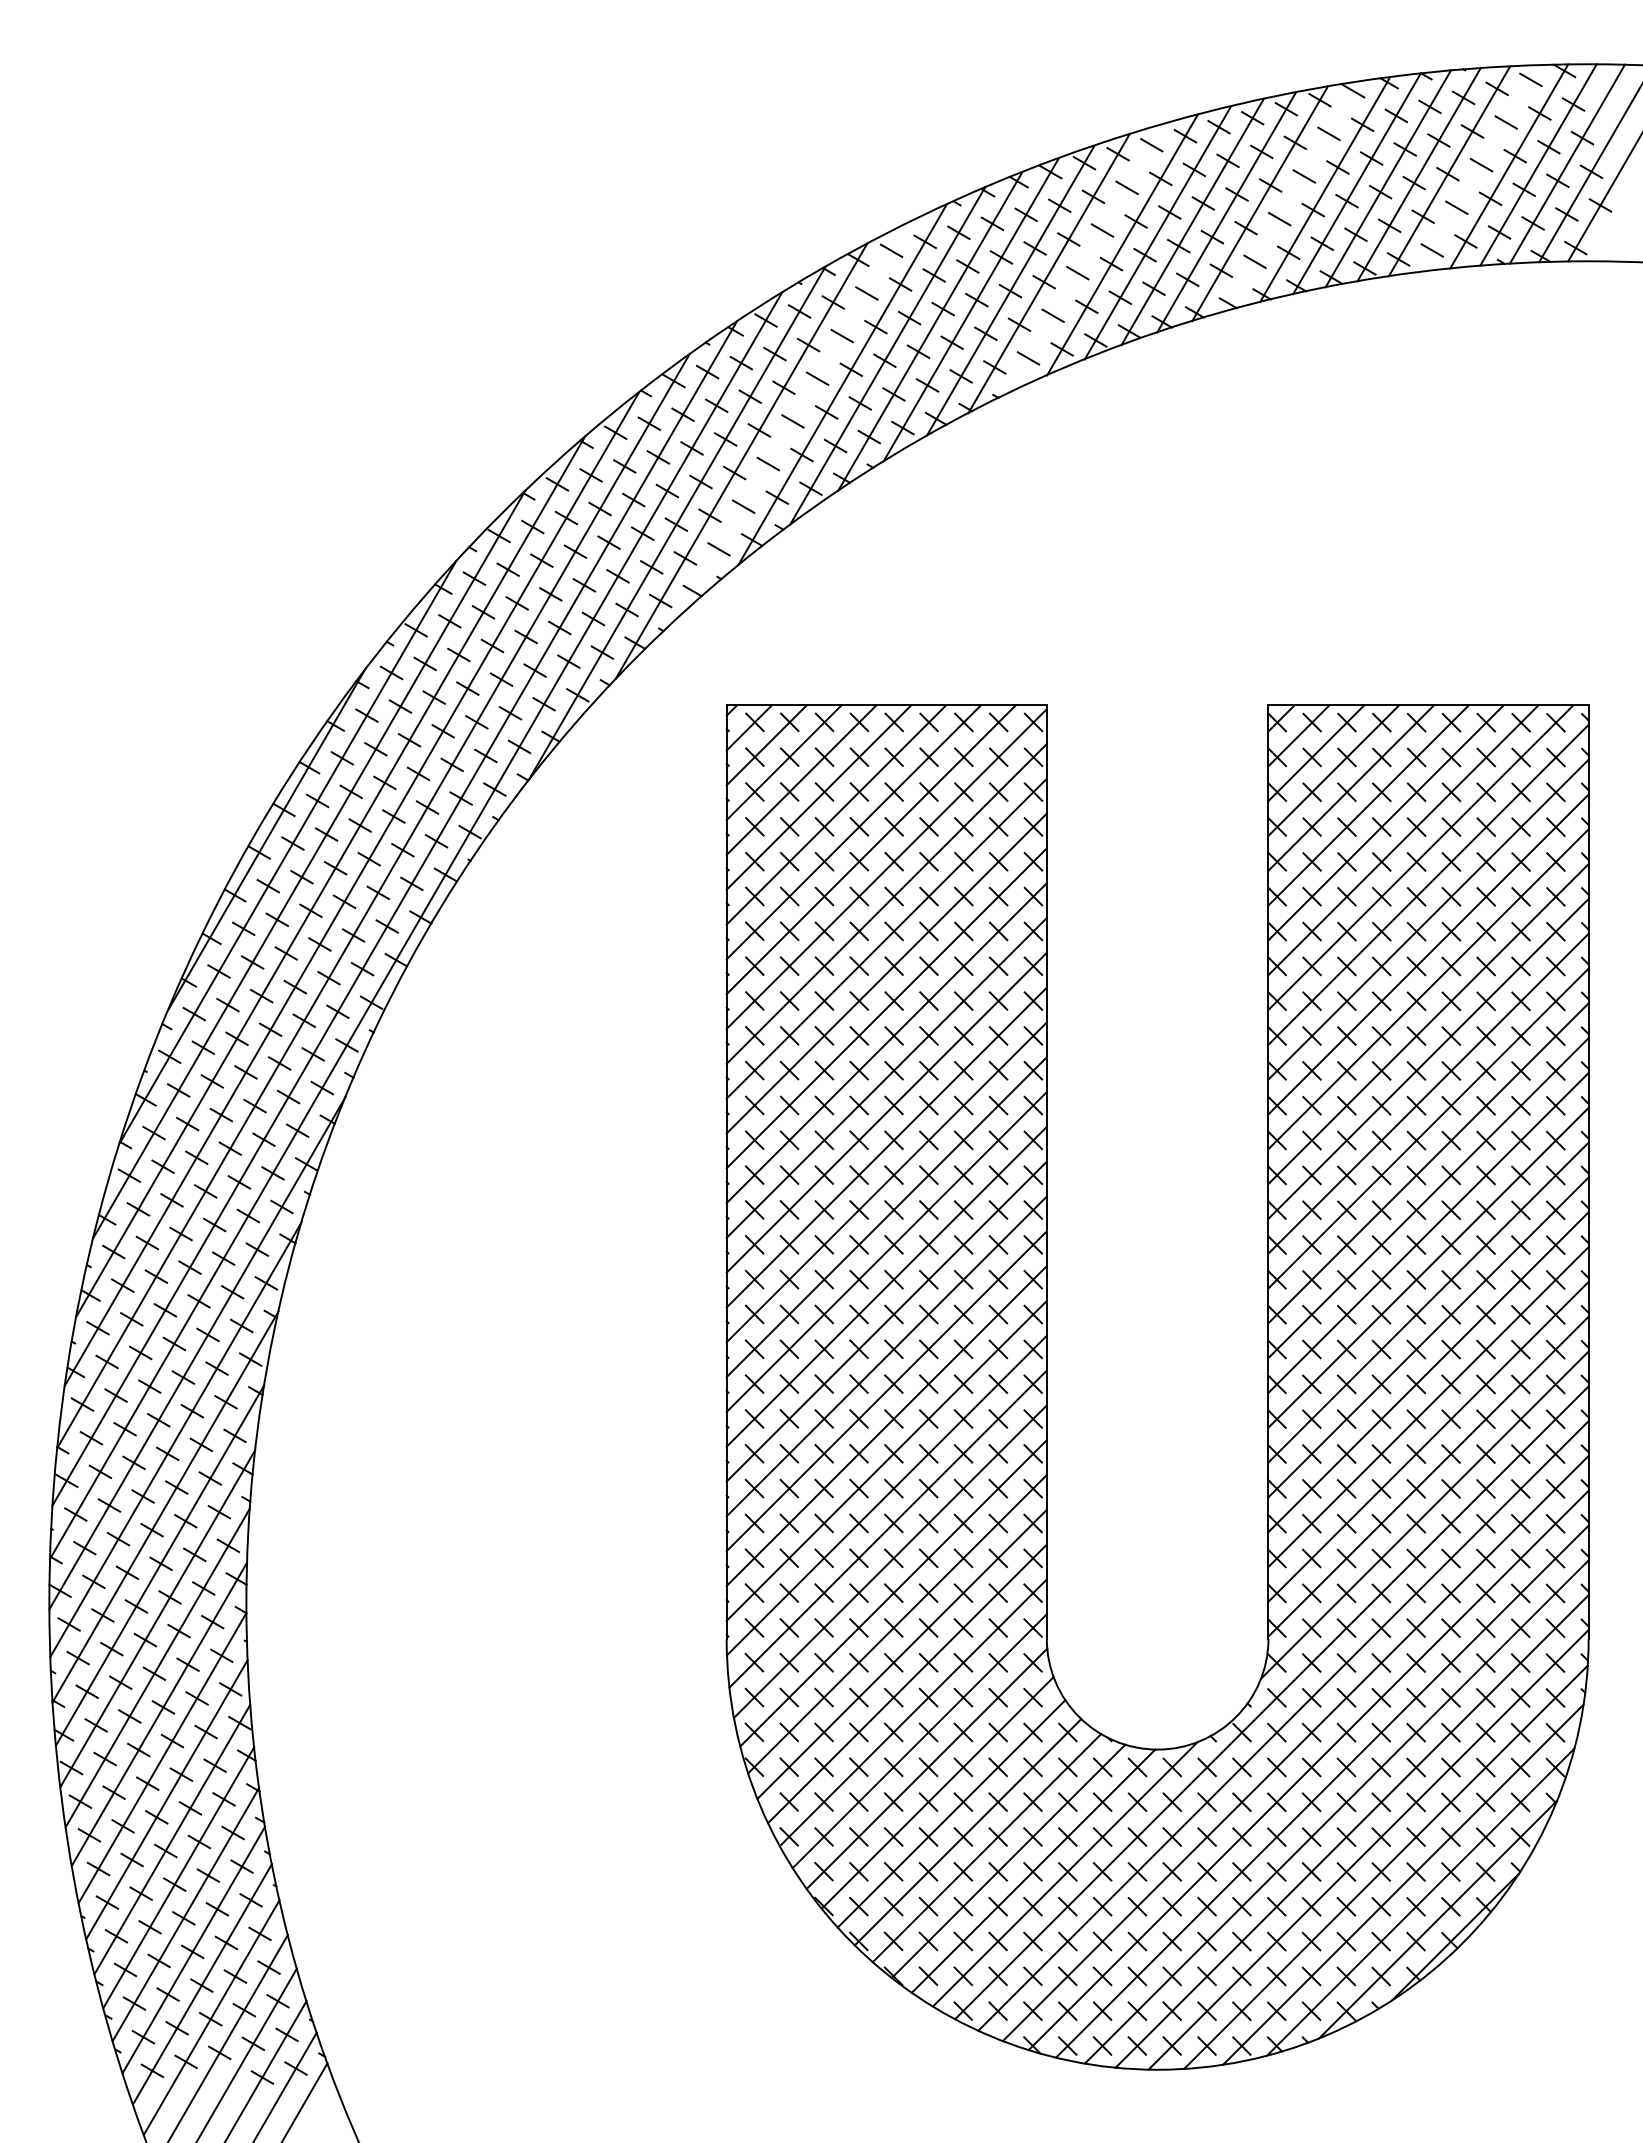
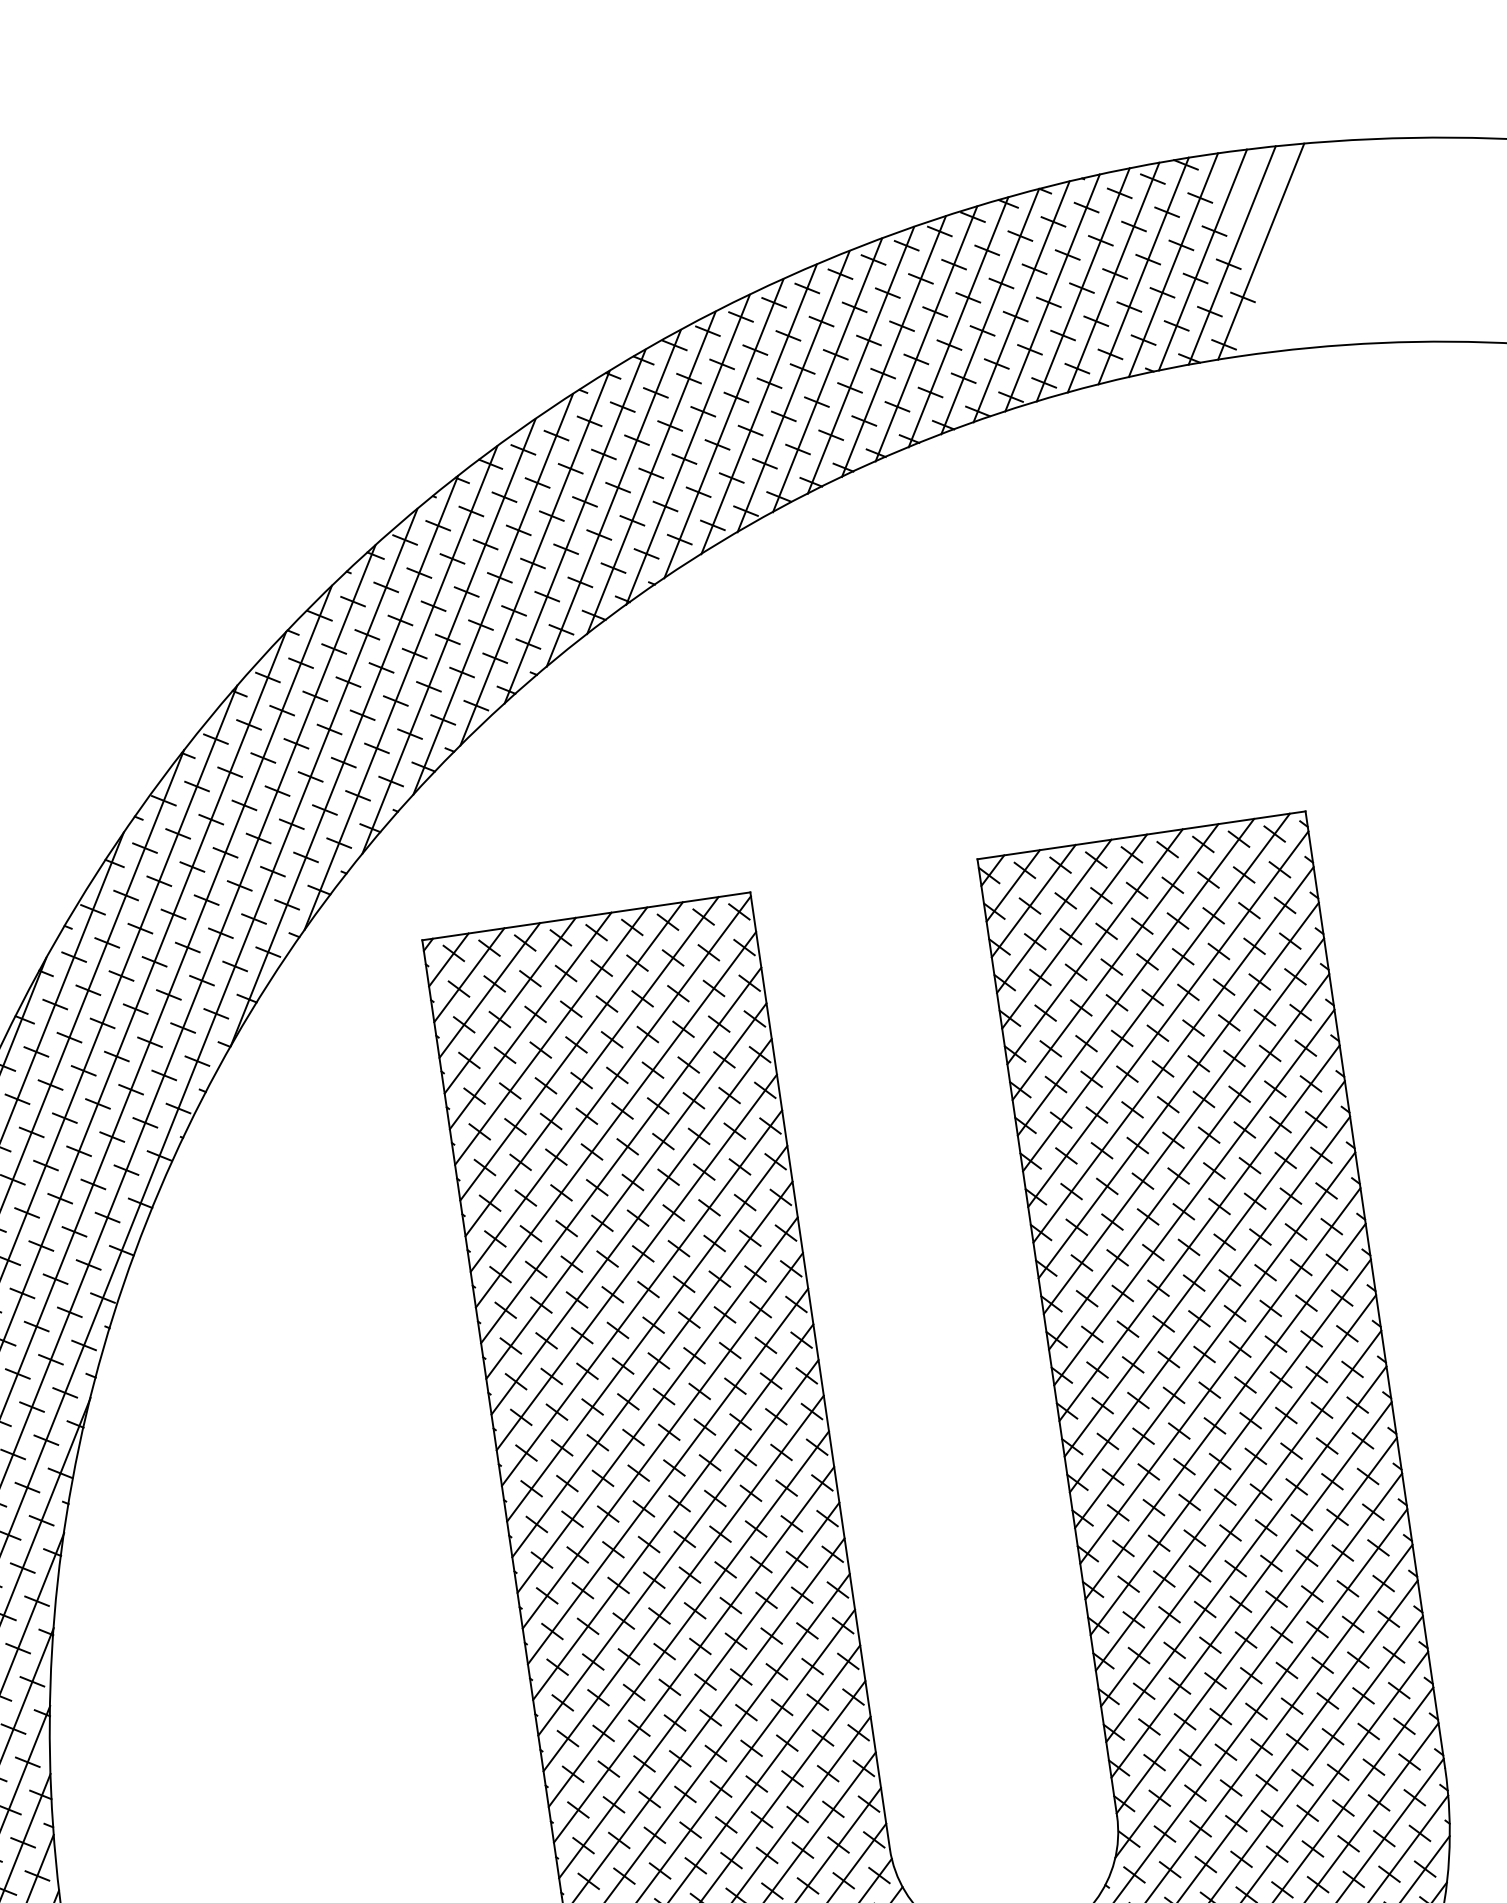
line: (1479, 168) -> (1113, 277), added
line: (1292, 196) -> (926, 334), added
line: (1085, 258) -> (723, 428), added
line: (794, 418) -> (448, 636), added

